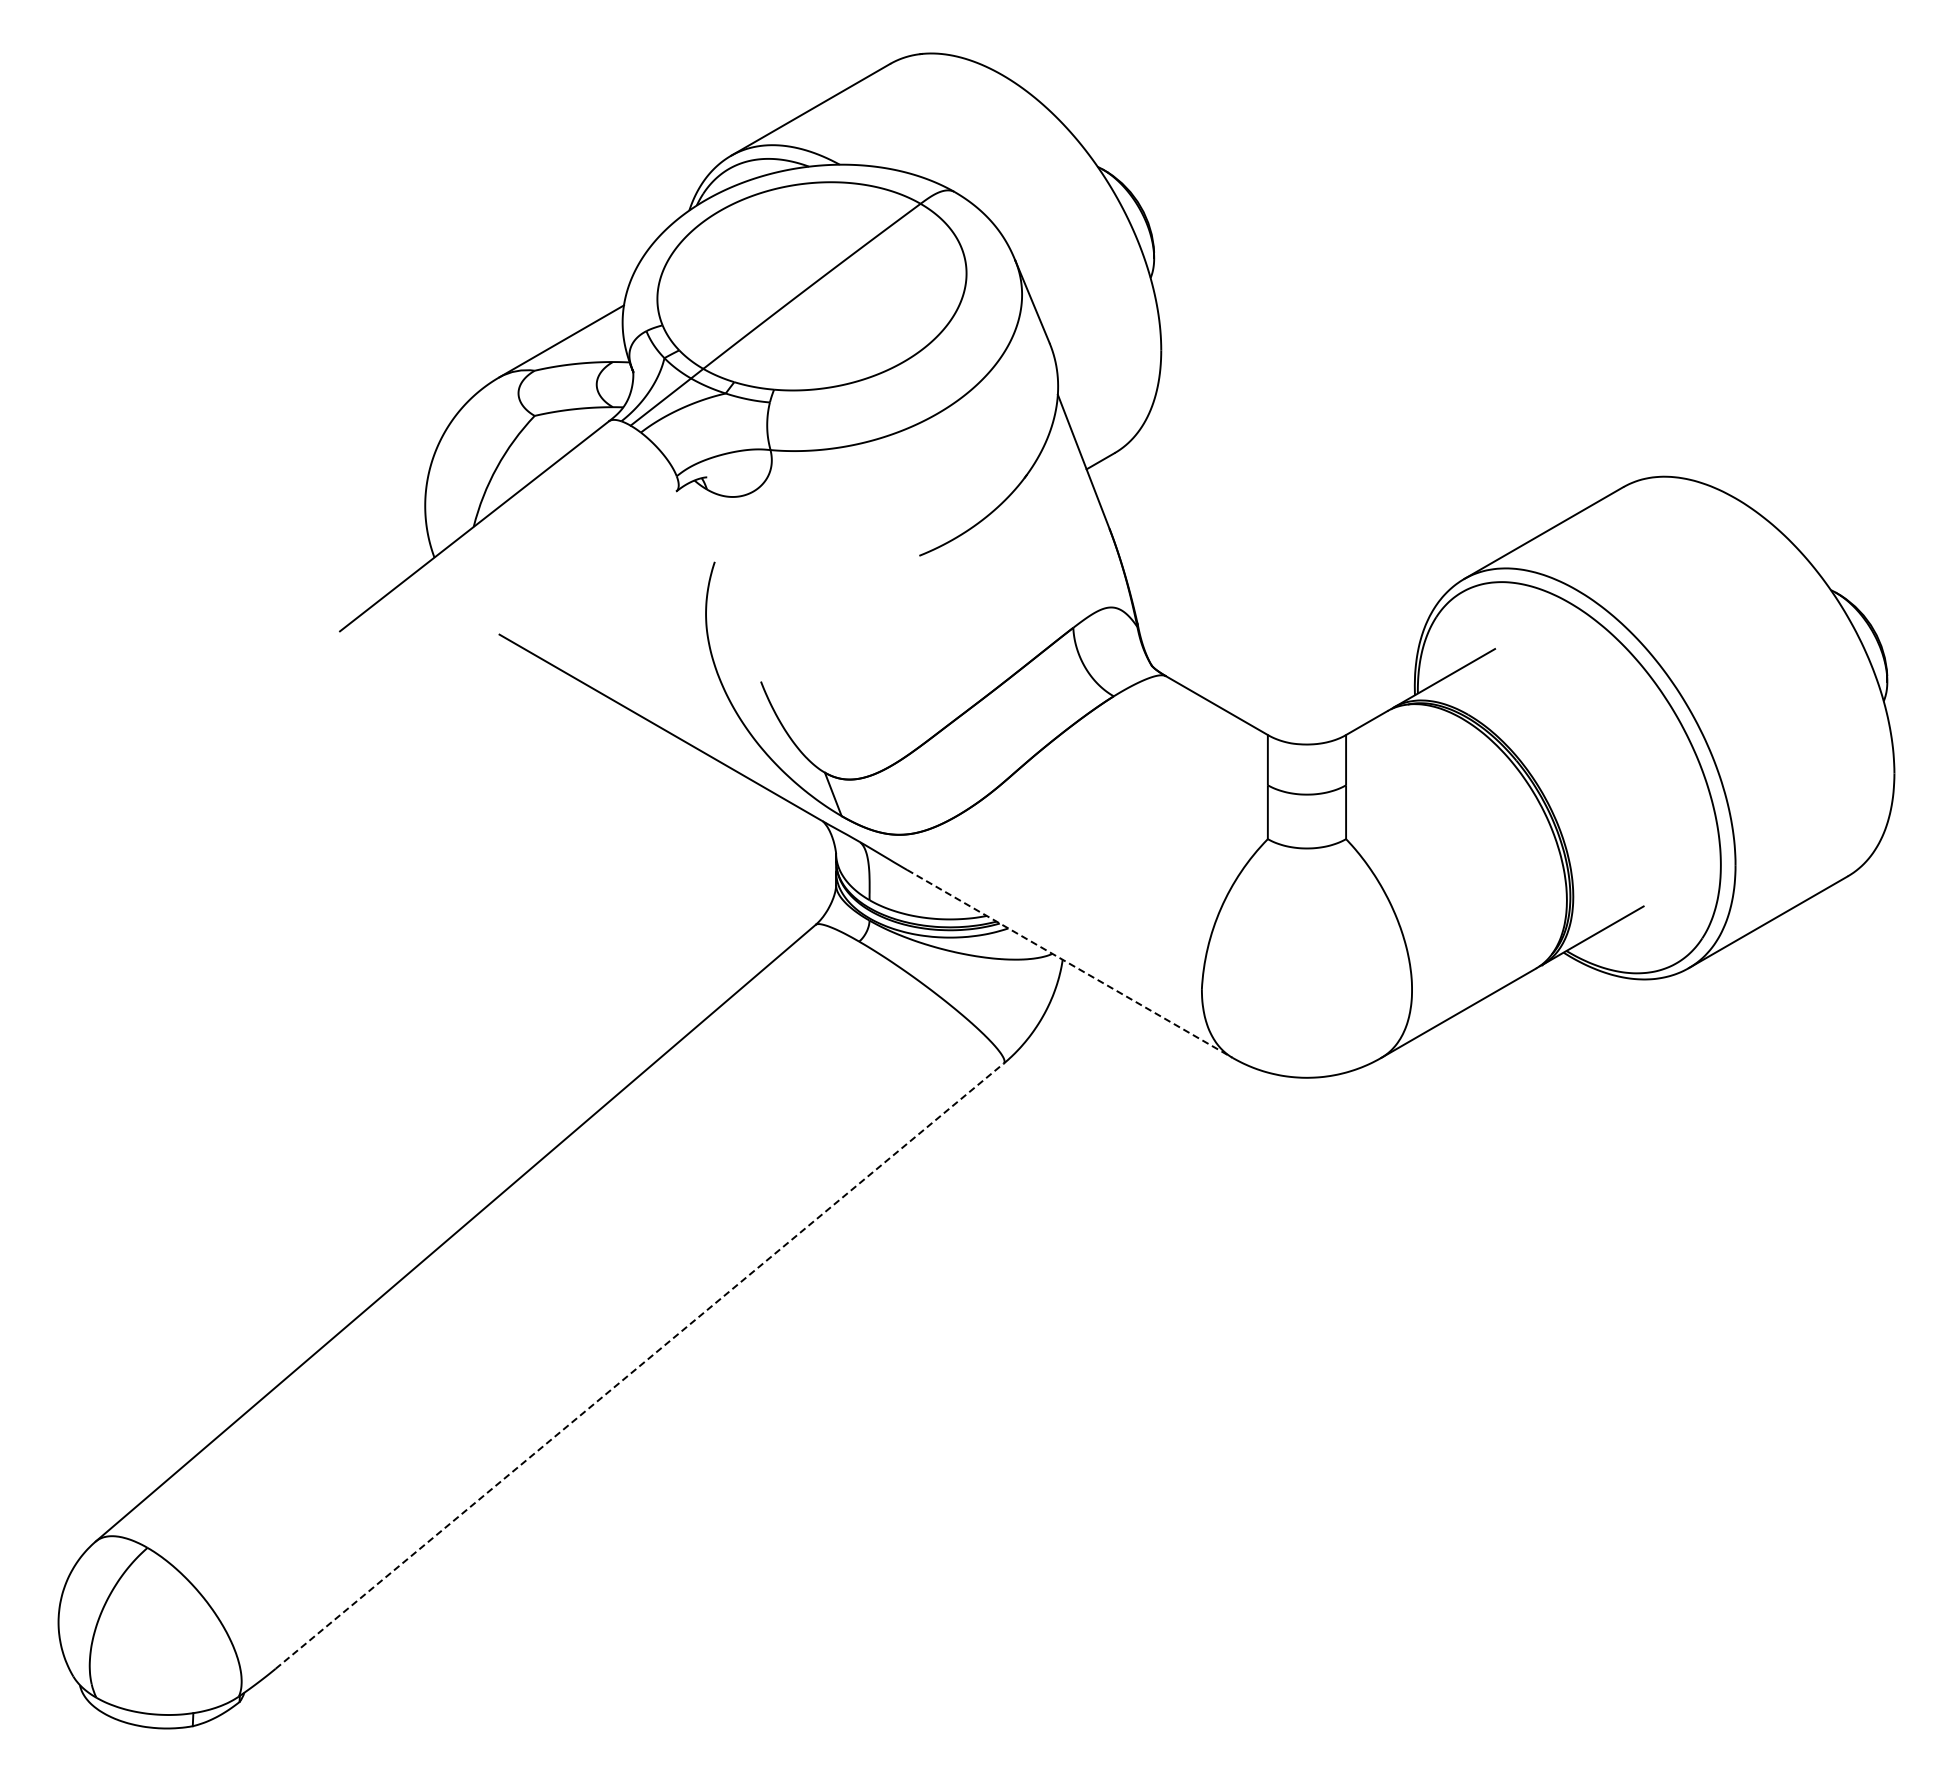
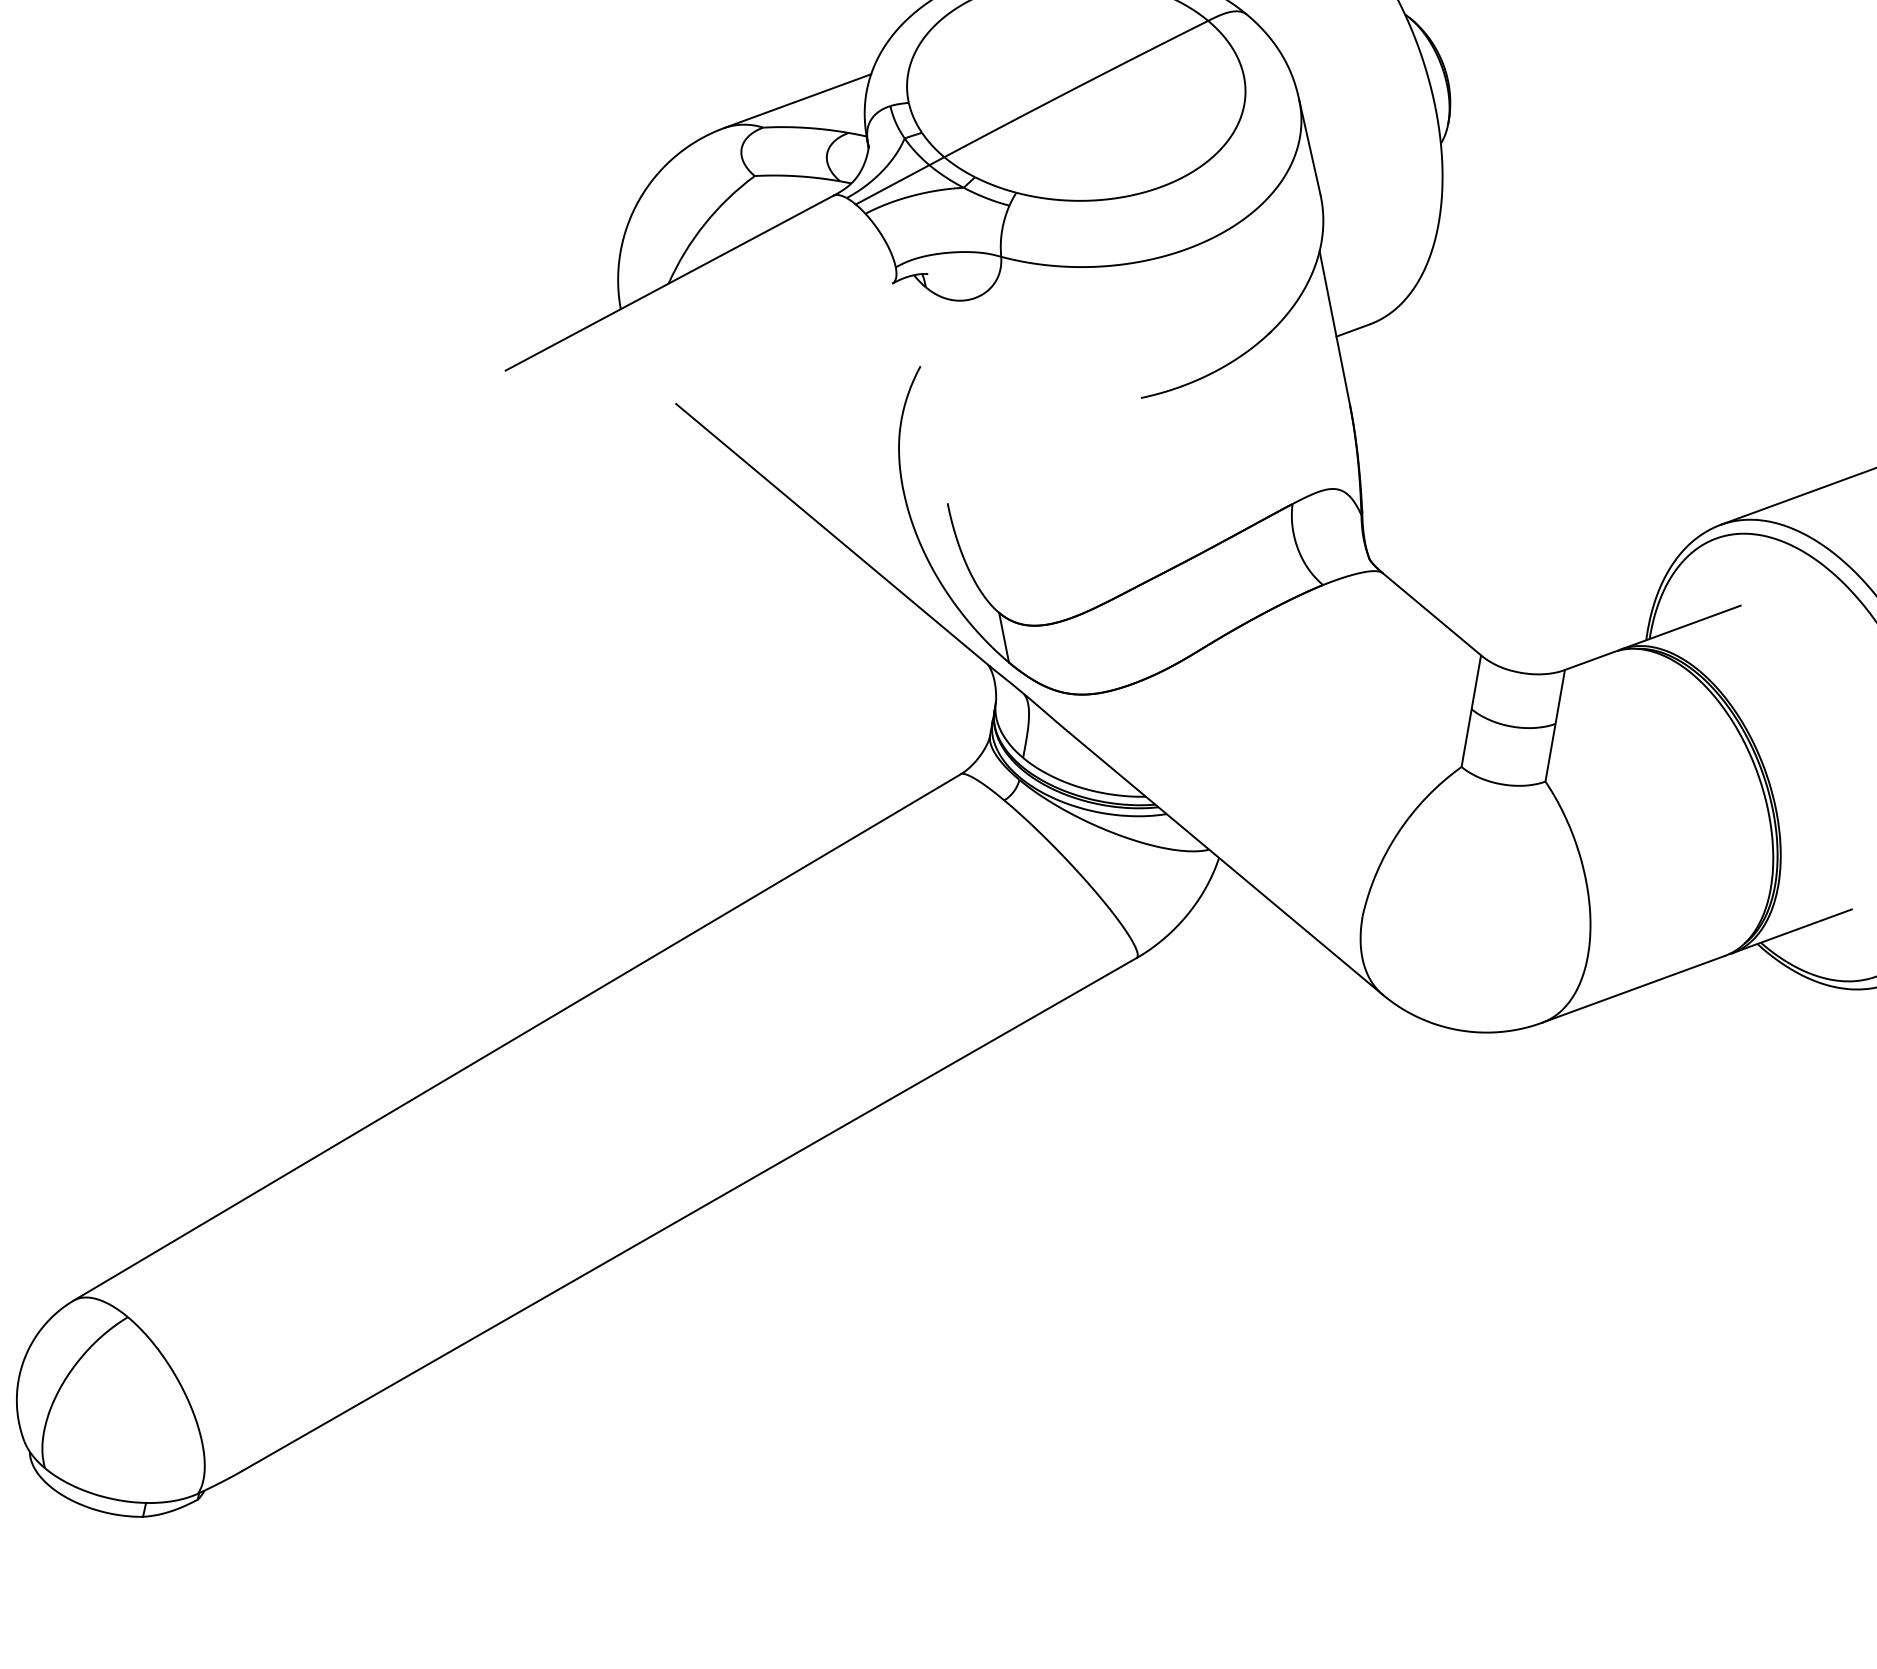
line: (1069, 963) -> (1225, 863), dashed -> solid
line: (640, 1365) -> (690, 1213), dashed -> solid

